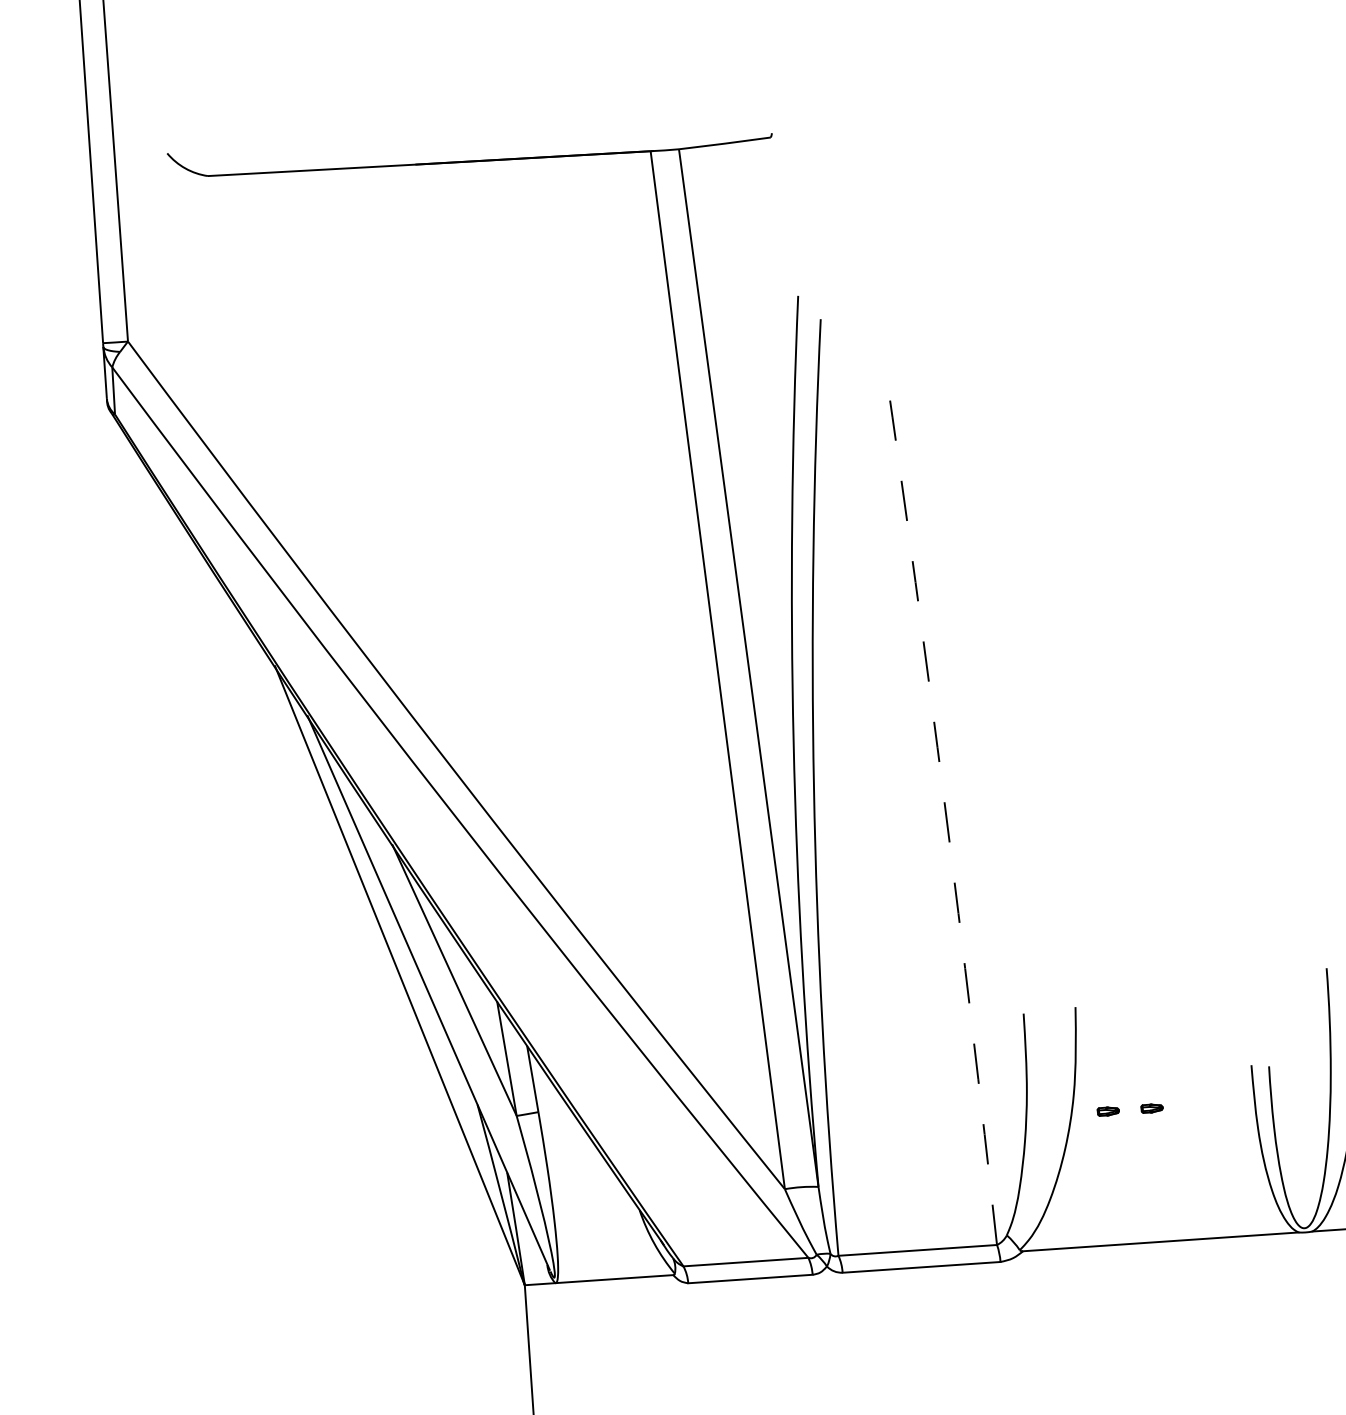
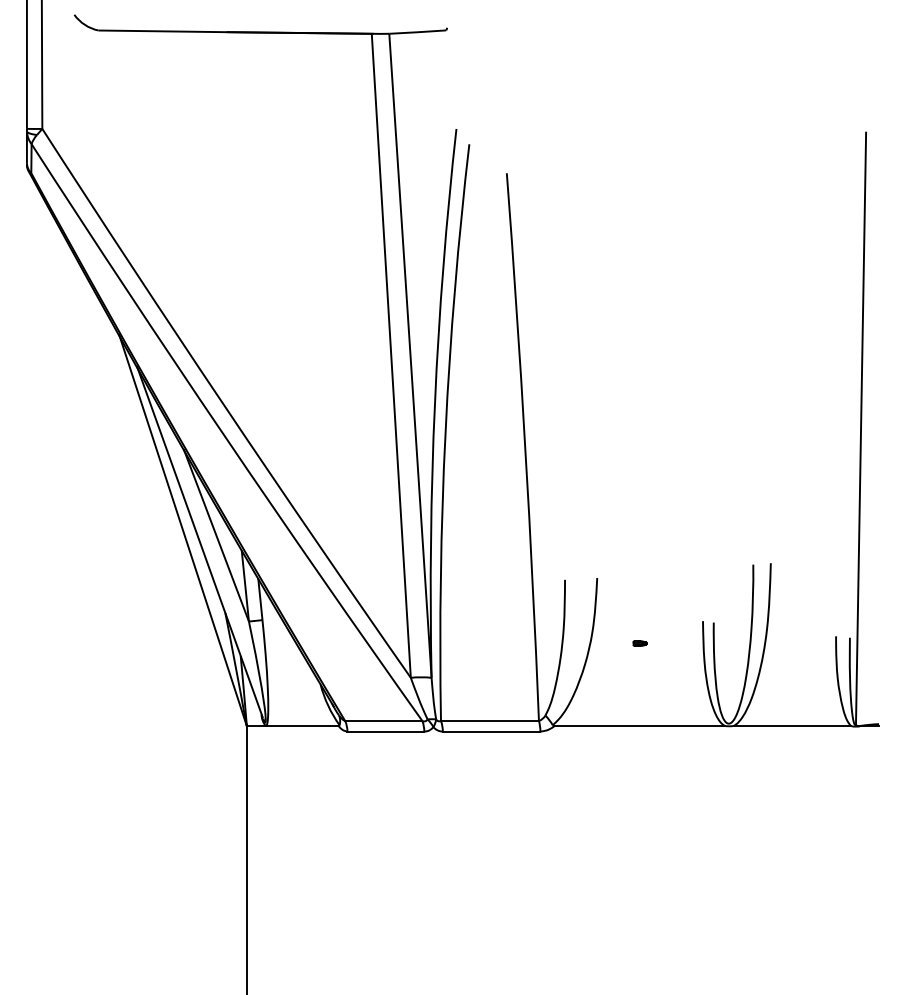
arc: (945, 803) -> (525, 447), dashed -> solid
part: (1107, 1111) -> (612, 643), removed

